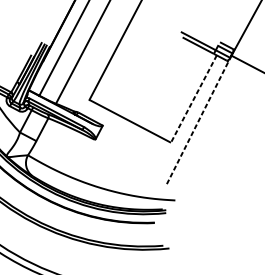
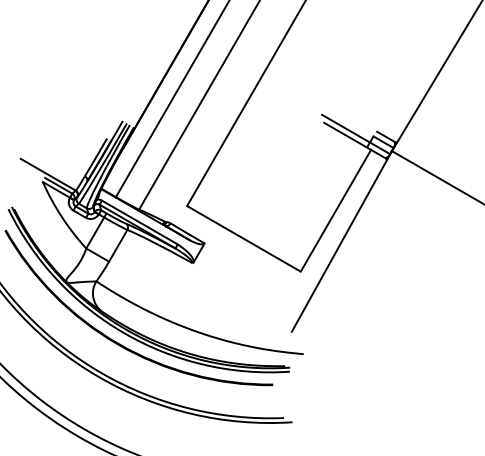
line: (193, 99) -> (335, 211), dashed -> solid
line: (198, 120) -> (341, 241), dashed -> solid

